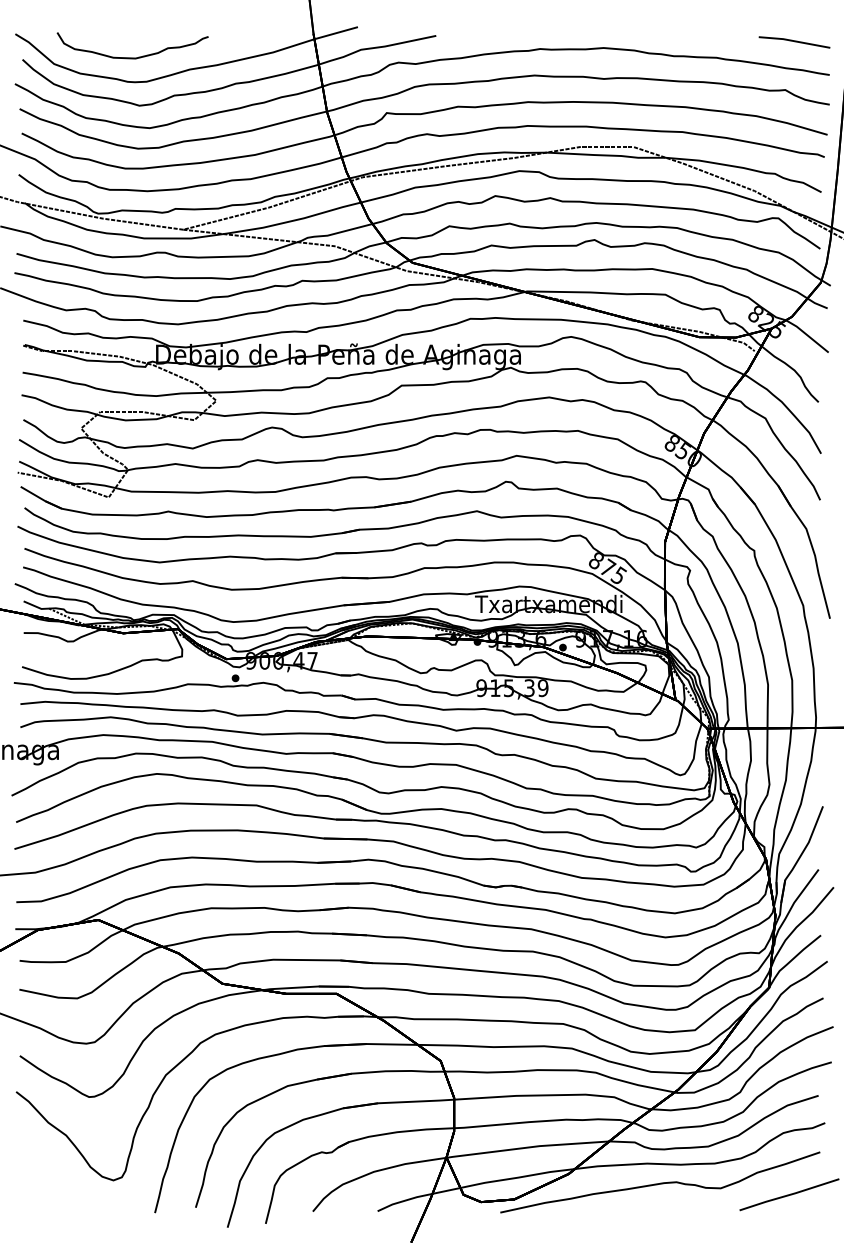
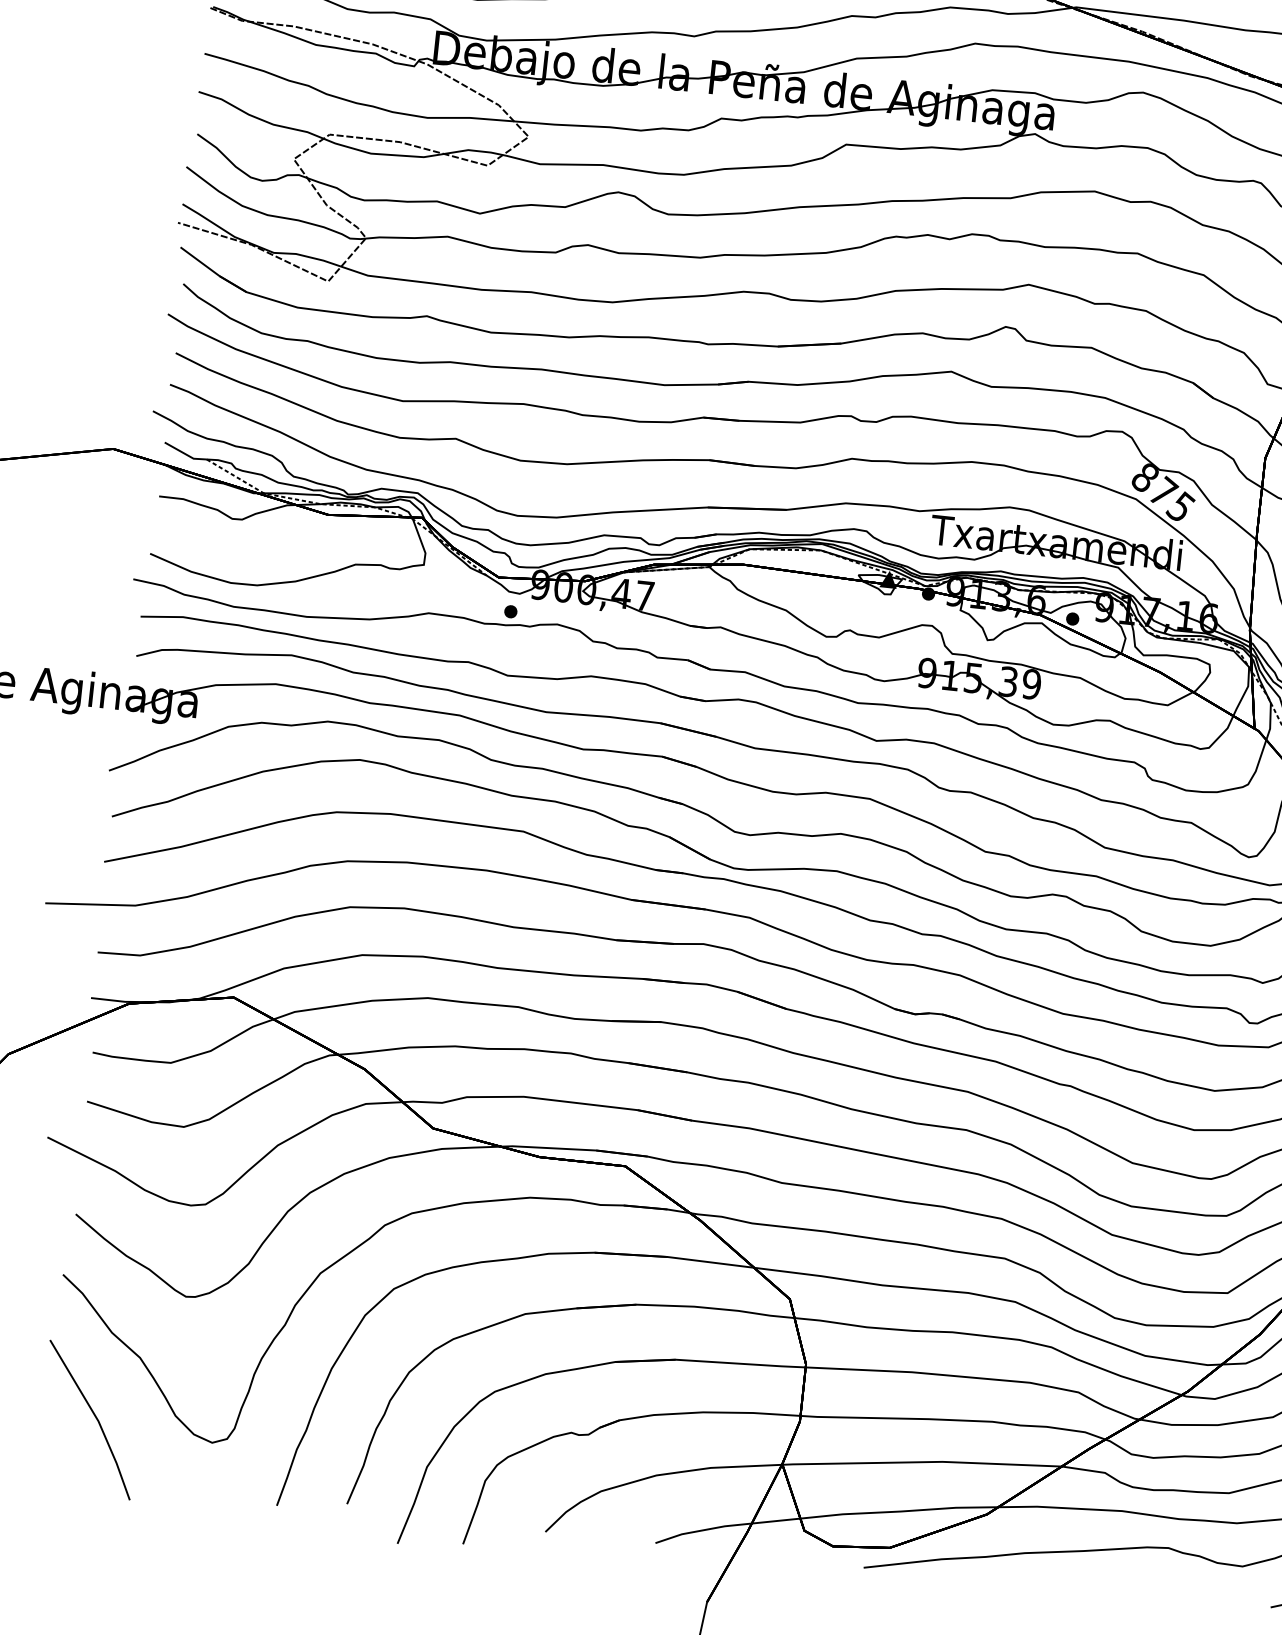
line: (42, 1172) -> (93, 1416), added

